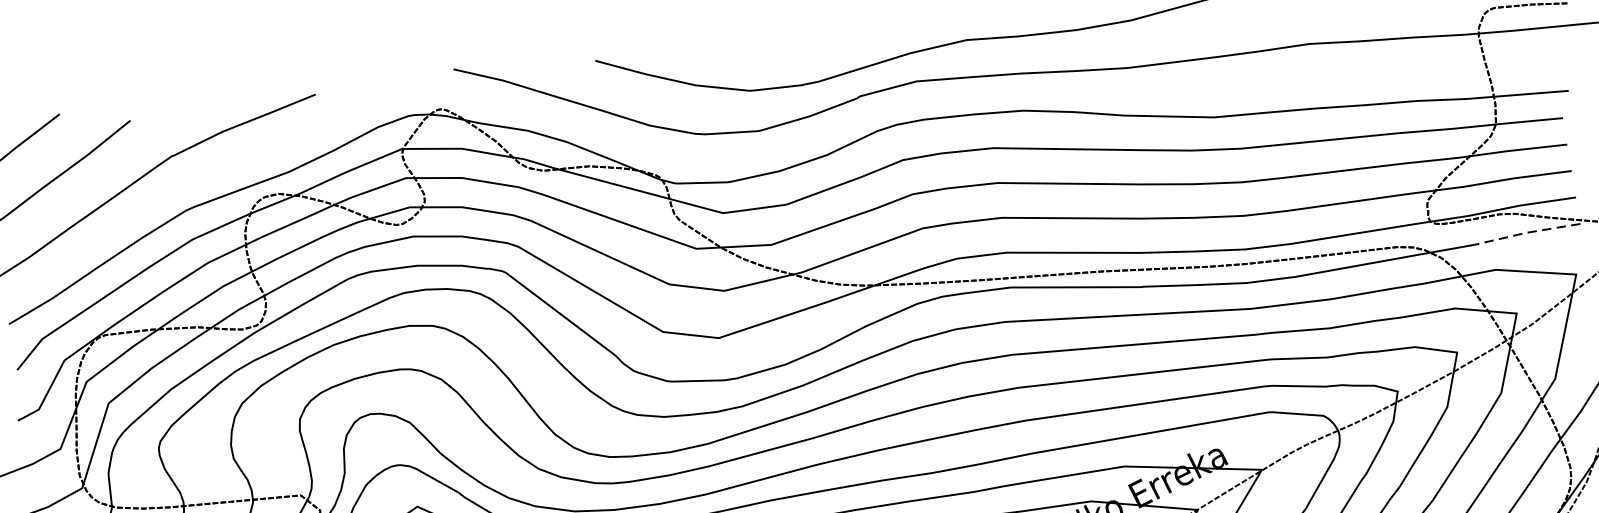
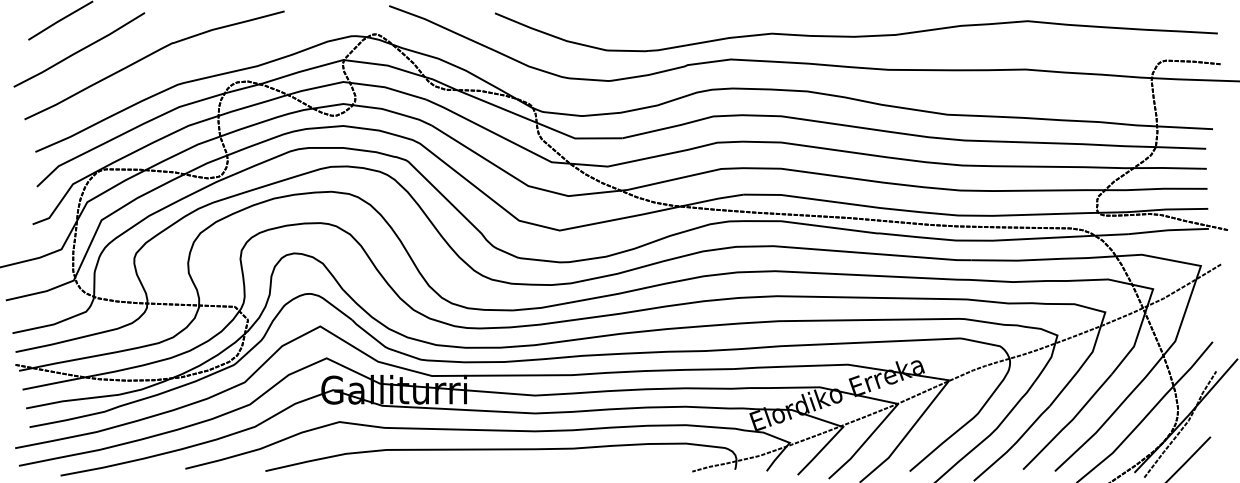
line: (1525, 233) -> (1167, 230), dashed -> solid

